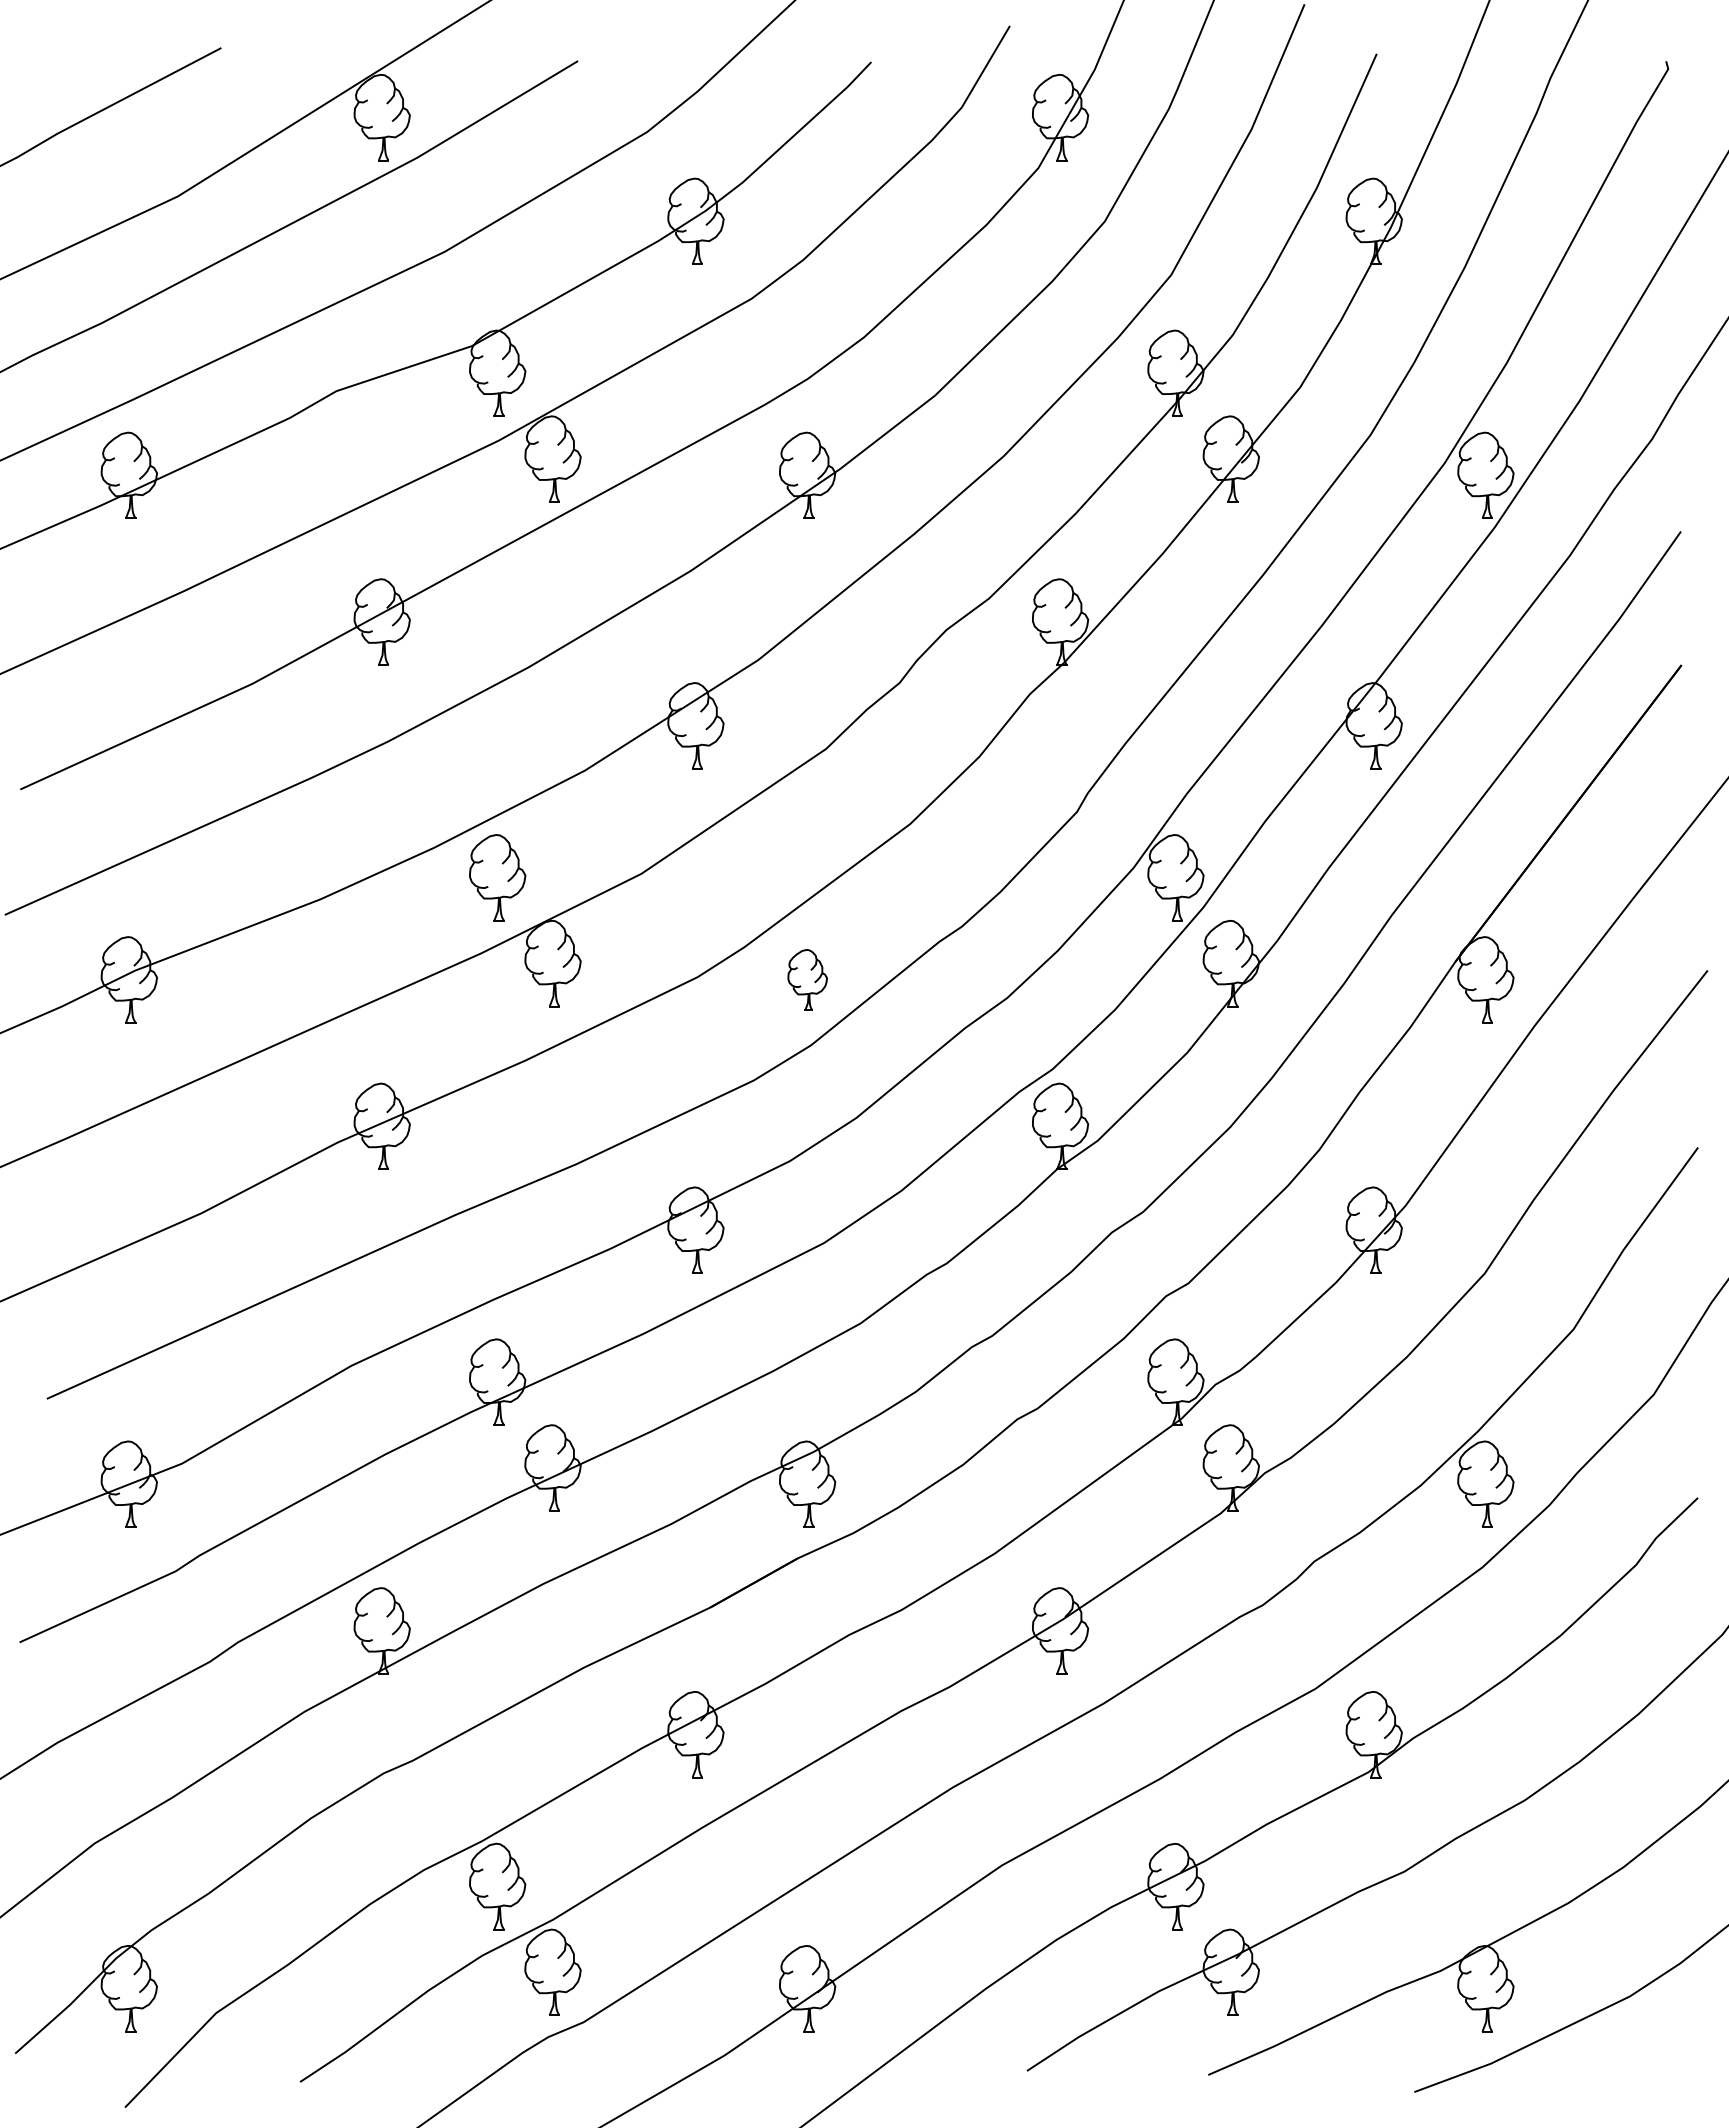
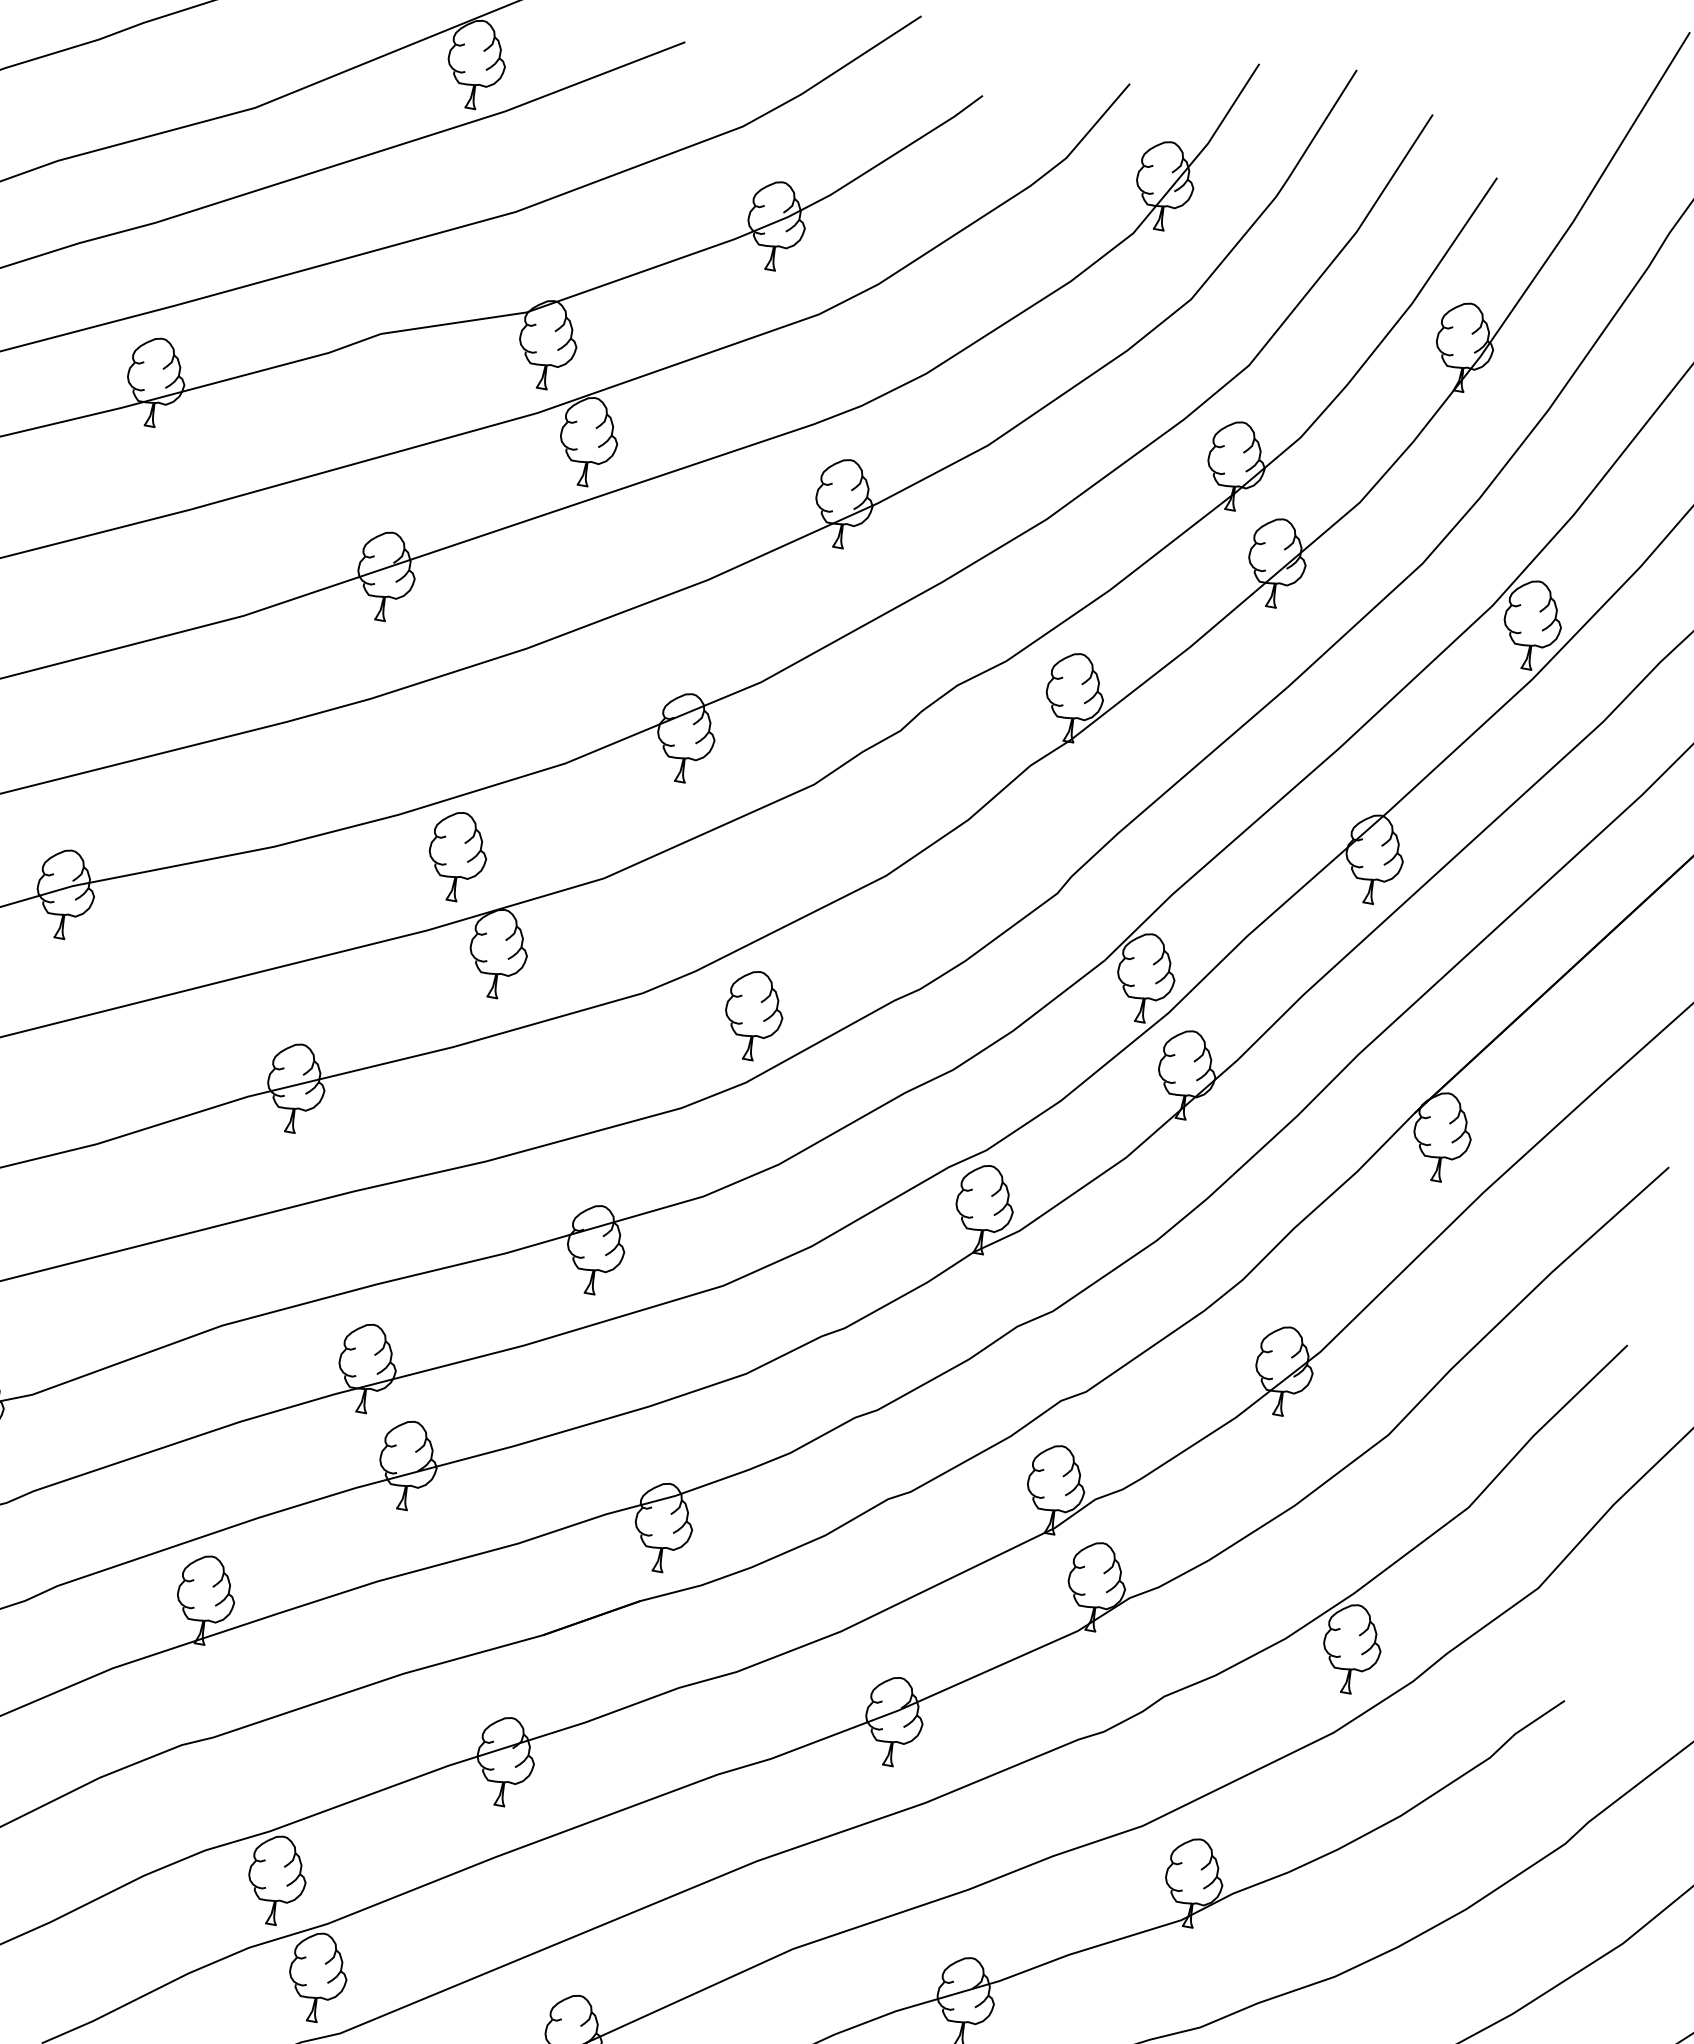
part: (807, 979) -> (753, 1015), size x1.43

